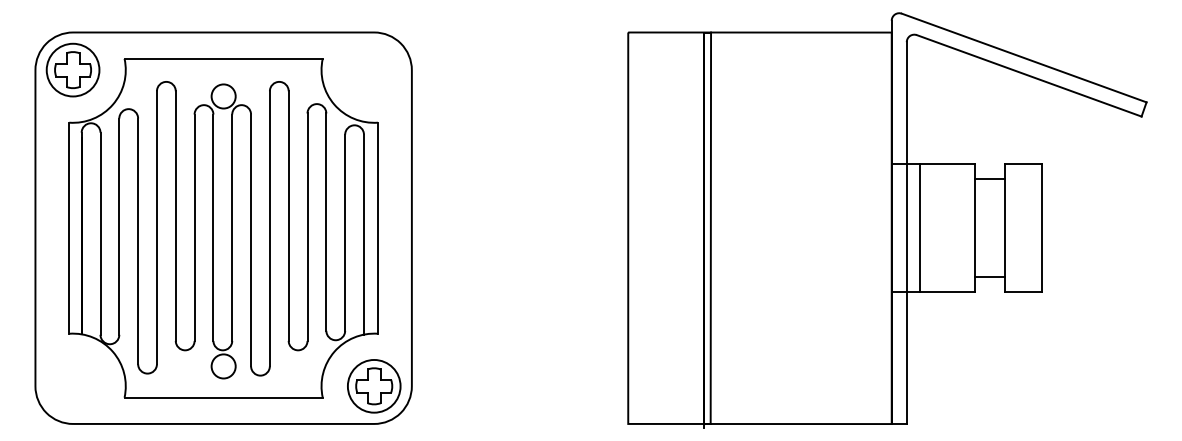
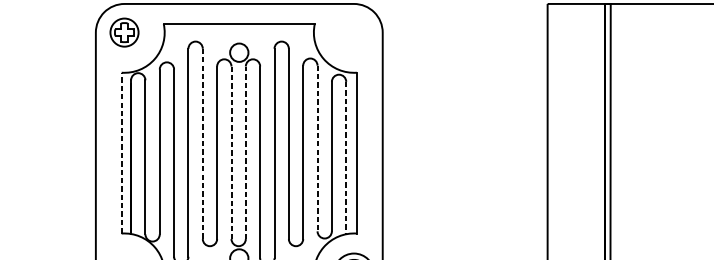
part: (72, 69) -> (124, 32), size x0.7
line: (175, 216) -> (202, 144), solid -> dashed
line: (326, 222) -> (317, 148), solid -> dashed
line: (232, 227) -> (246, 152), solid -> dashed
line: (69, 228) -> (121, 153), solid -> dashed
line: (213, 228) -> (231, 153), solid -> dashed
line: (363, 235) -> (345, 158), solid -> dashed

